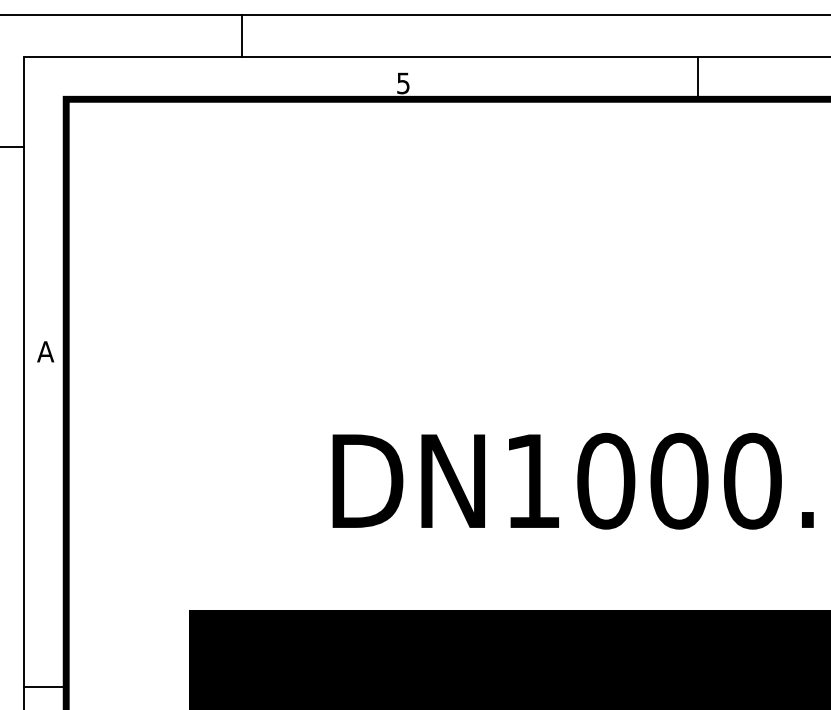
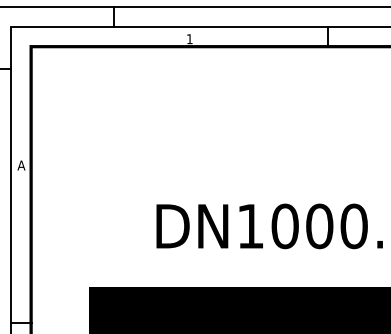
text: (402, 84) -> (189, 39), 5 -> 1

